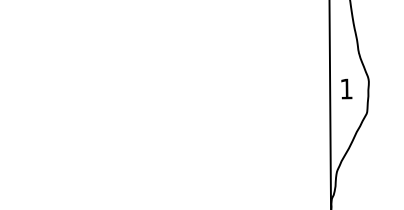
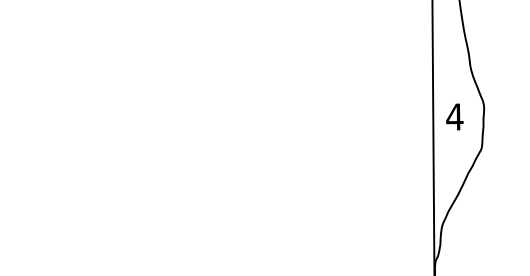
text: (346, 88) -> (454, 116), 1 -> 4

